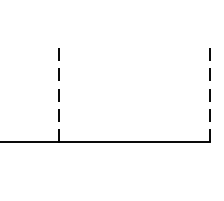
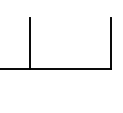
line: (60, 94) -> (30, 43), dashed -> solid
line: (210, 94) -> (111, 43), dashed -> solid

